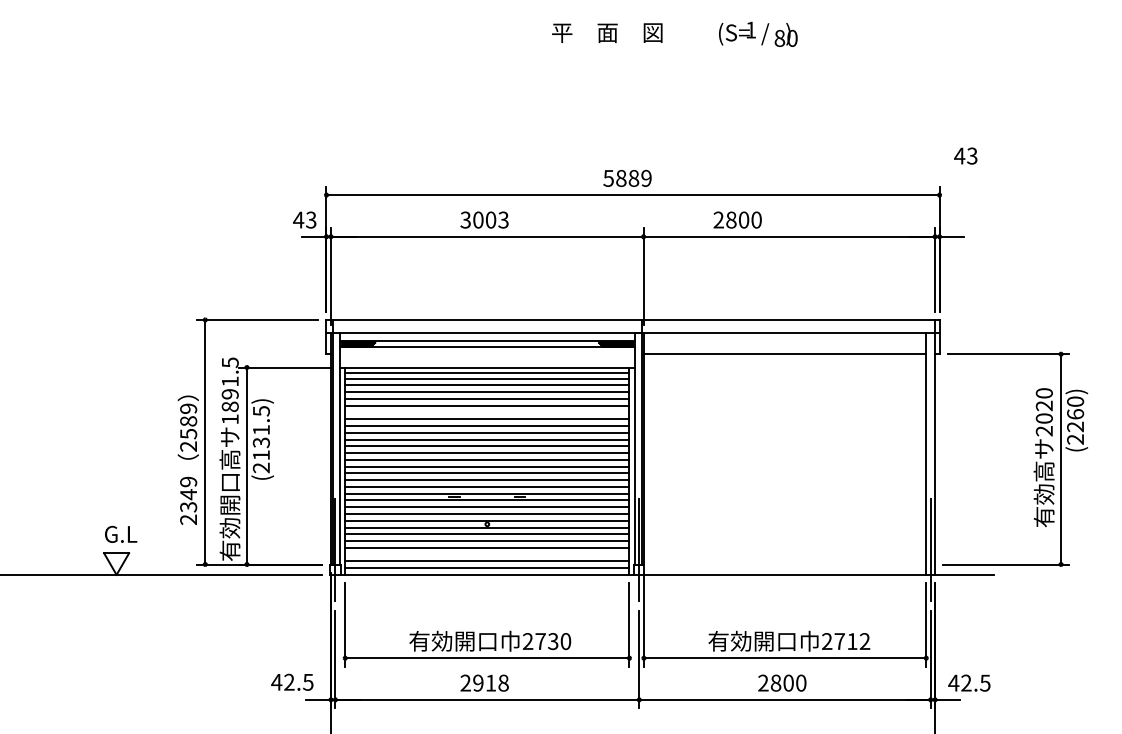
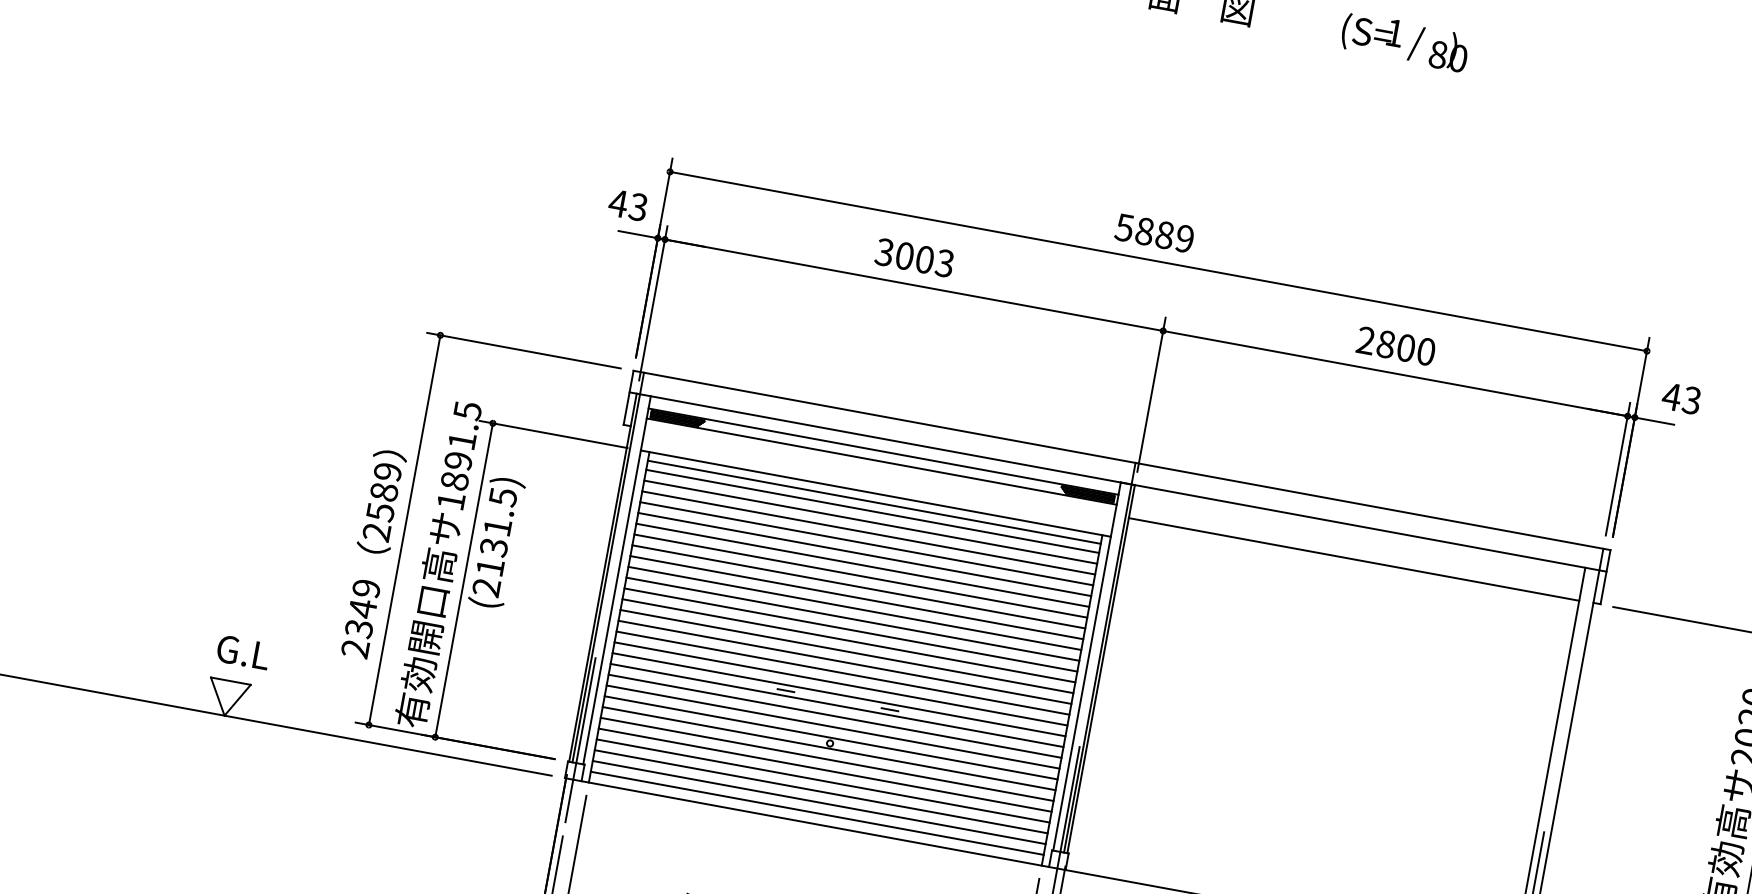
text: (965, 155) -> (1681, 397), moved
text: (737, 219) -> (1395, 345), moved
line: (487, 412) -> (863, 565), added
line: (487, 554) -> (821, 791), added

